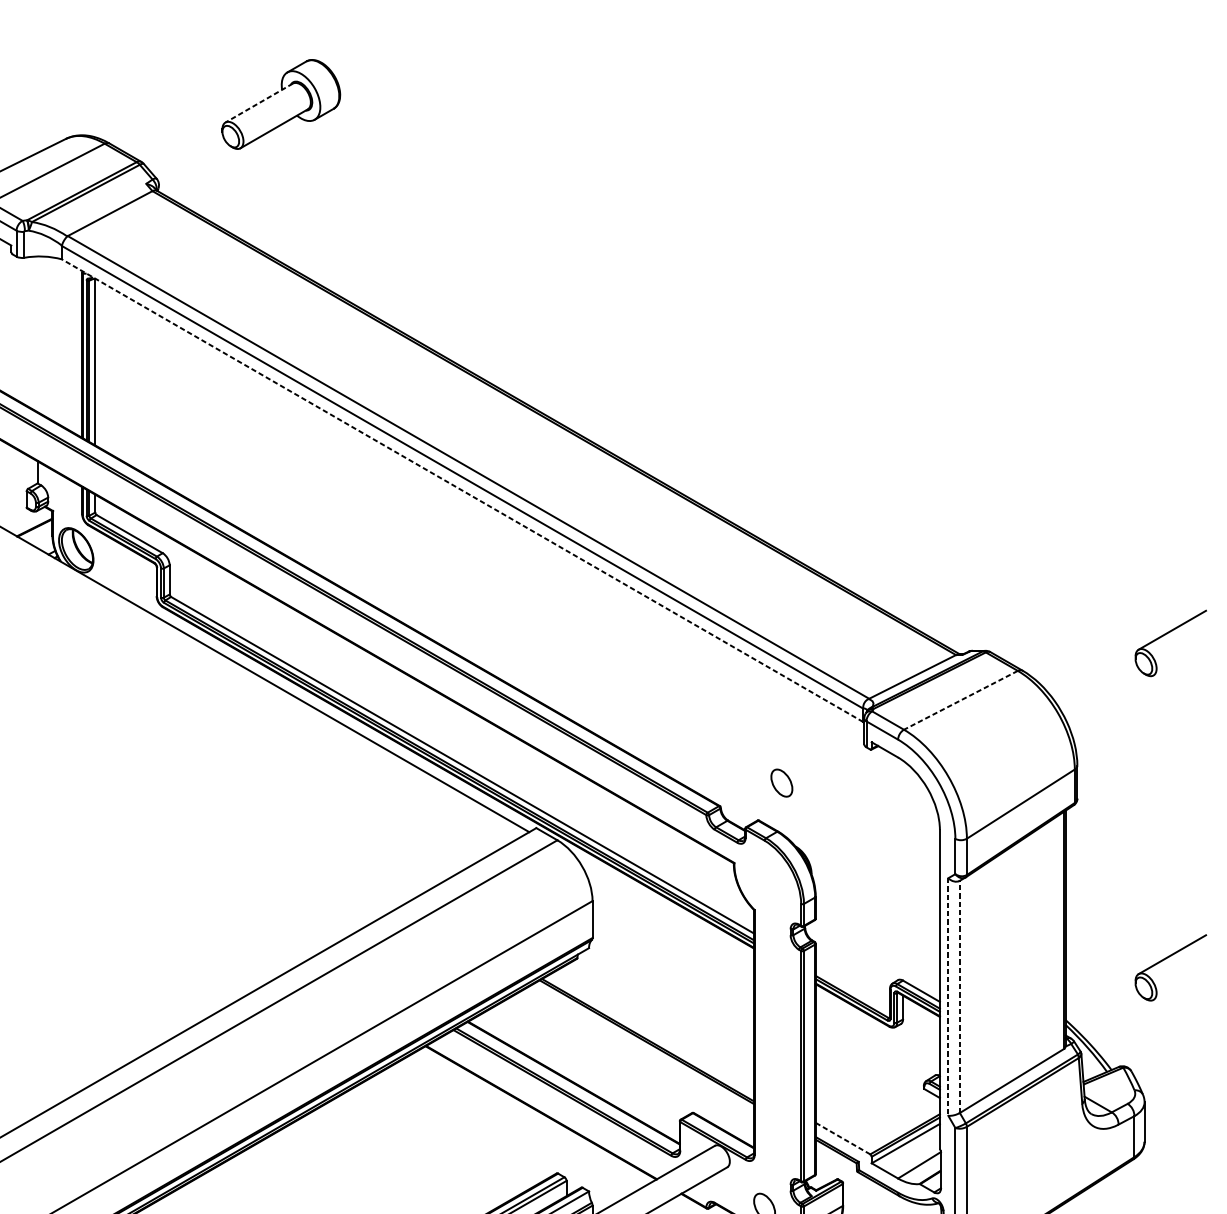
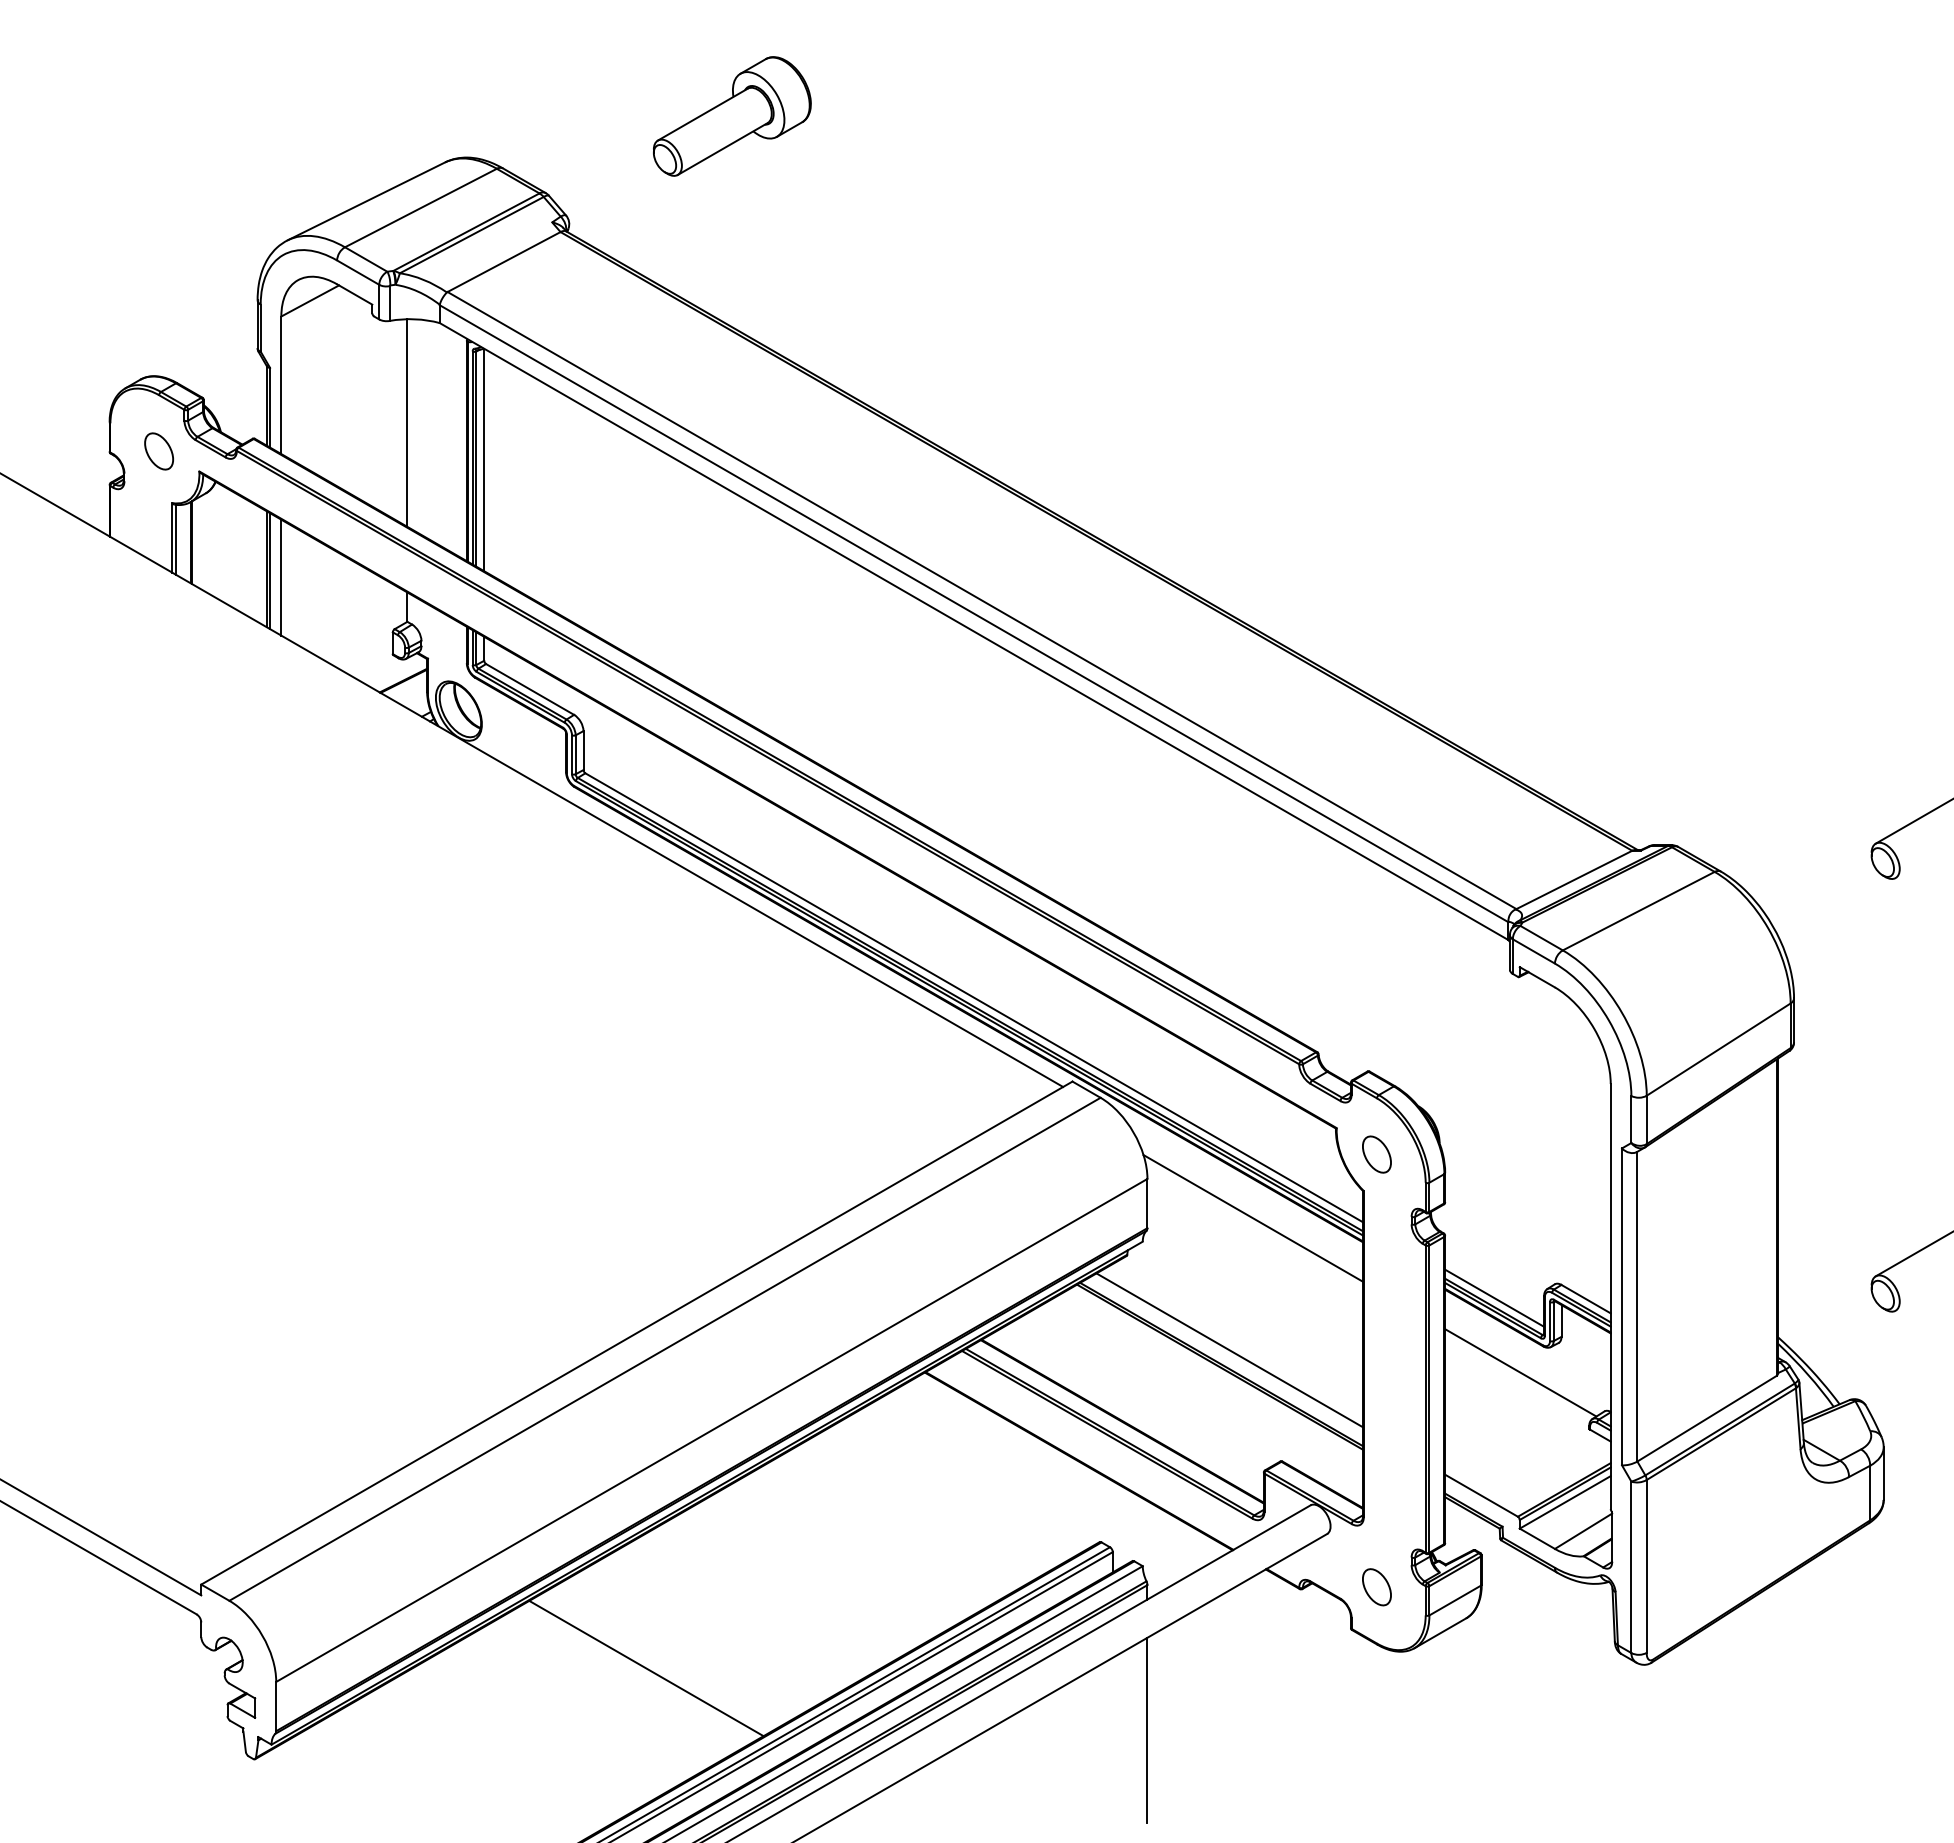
line: (258, 102) -> (702, 114), dashed -> solid
line: (37, 333) -> (407, 422), added
line: (462, 490) -> (974, 631), dashed -> solid
line: (960, 700) -> (1638, 911), dashed -> solid
part: (781, 783) -> (1376, 1154), moved
line: (672, 930) -> (1253, 1218), added
line: (852, 990) -> (1494, 1297), added
line: (959, 996) -> (1637, 1306), dashed -> solid
line: (948, 997) -> (1622, 1307), dashed -> solid
line: (654, 1029) -> (1229, 1350), added
line: (872, 1046) -> (1520, 1372), added
line: (843, 1138) -> (1481, 1495), dashed -> solid

